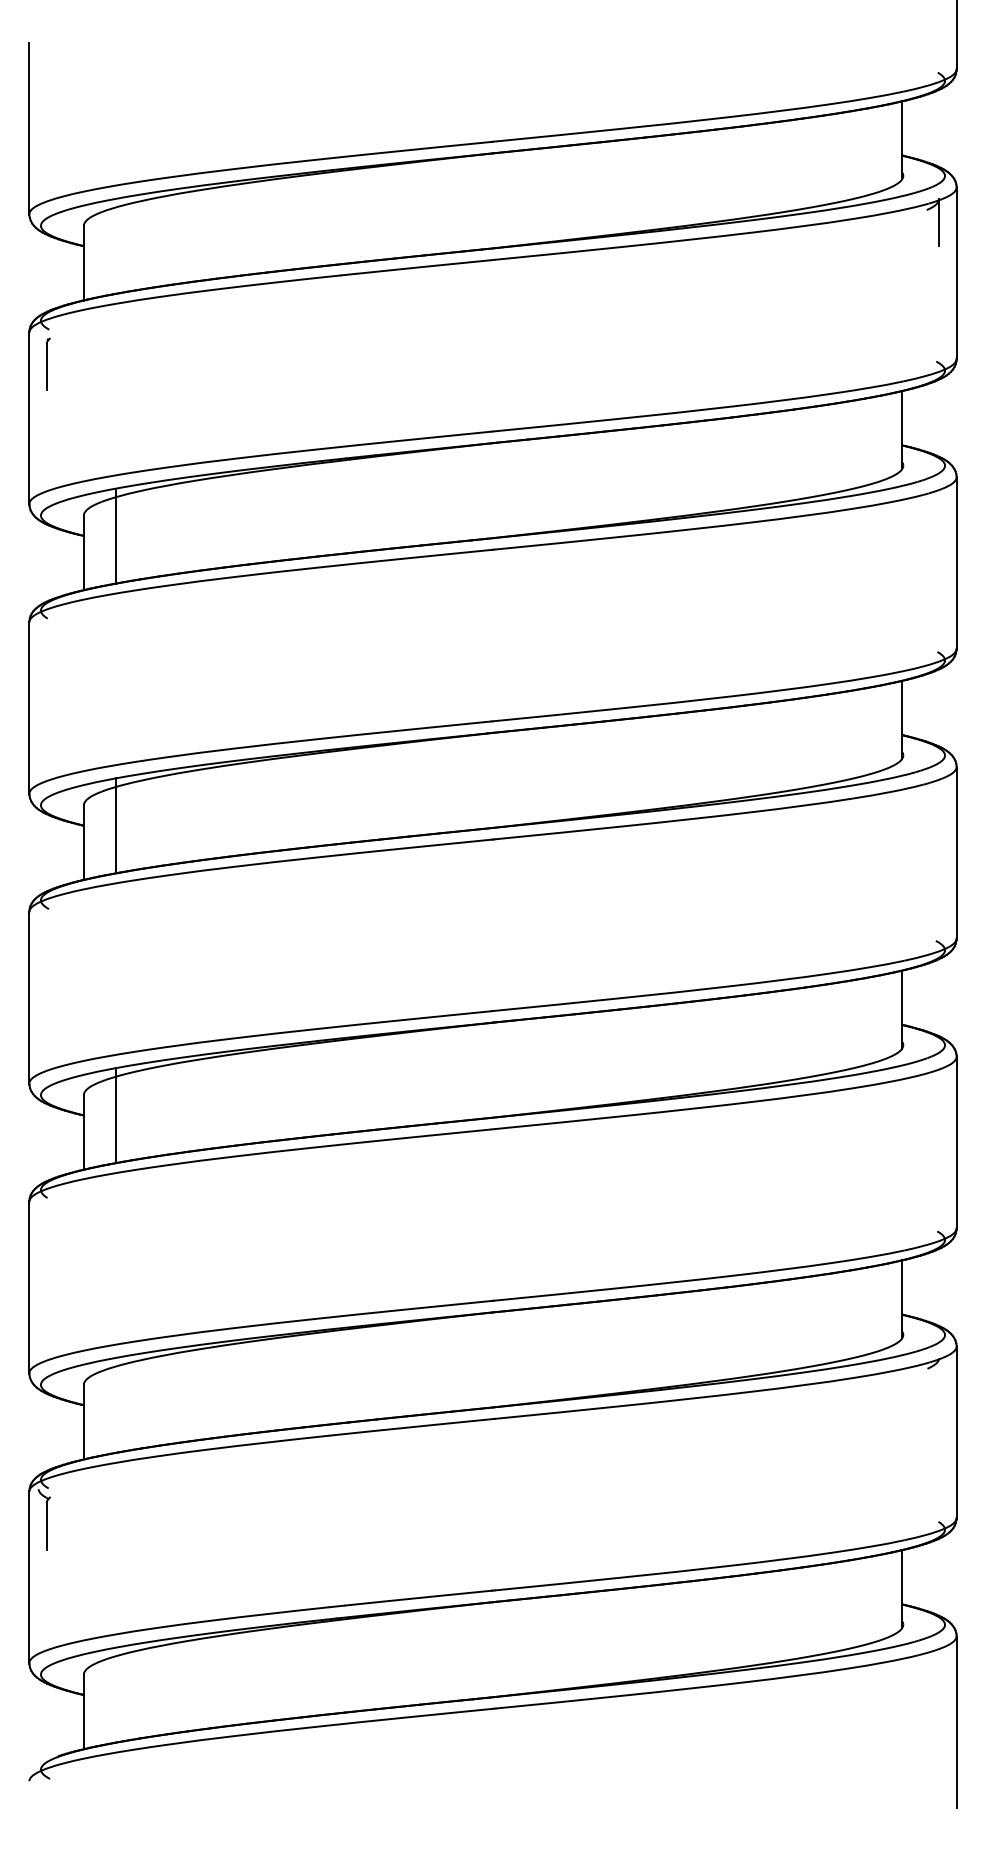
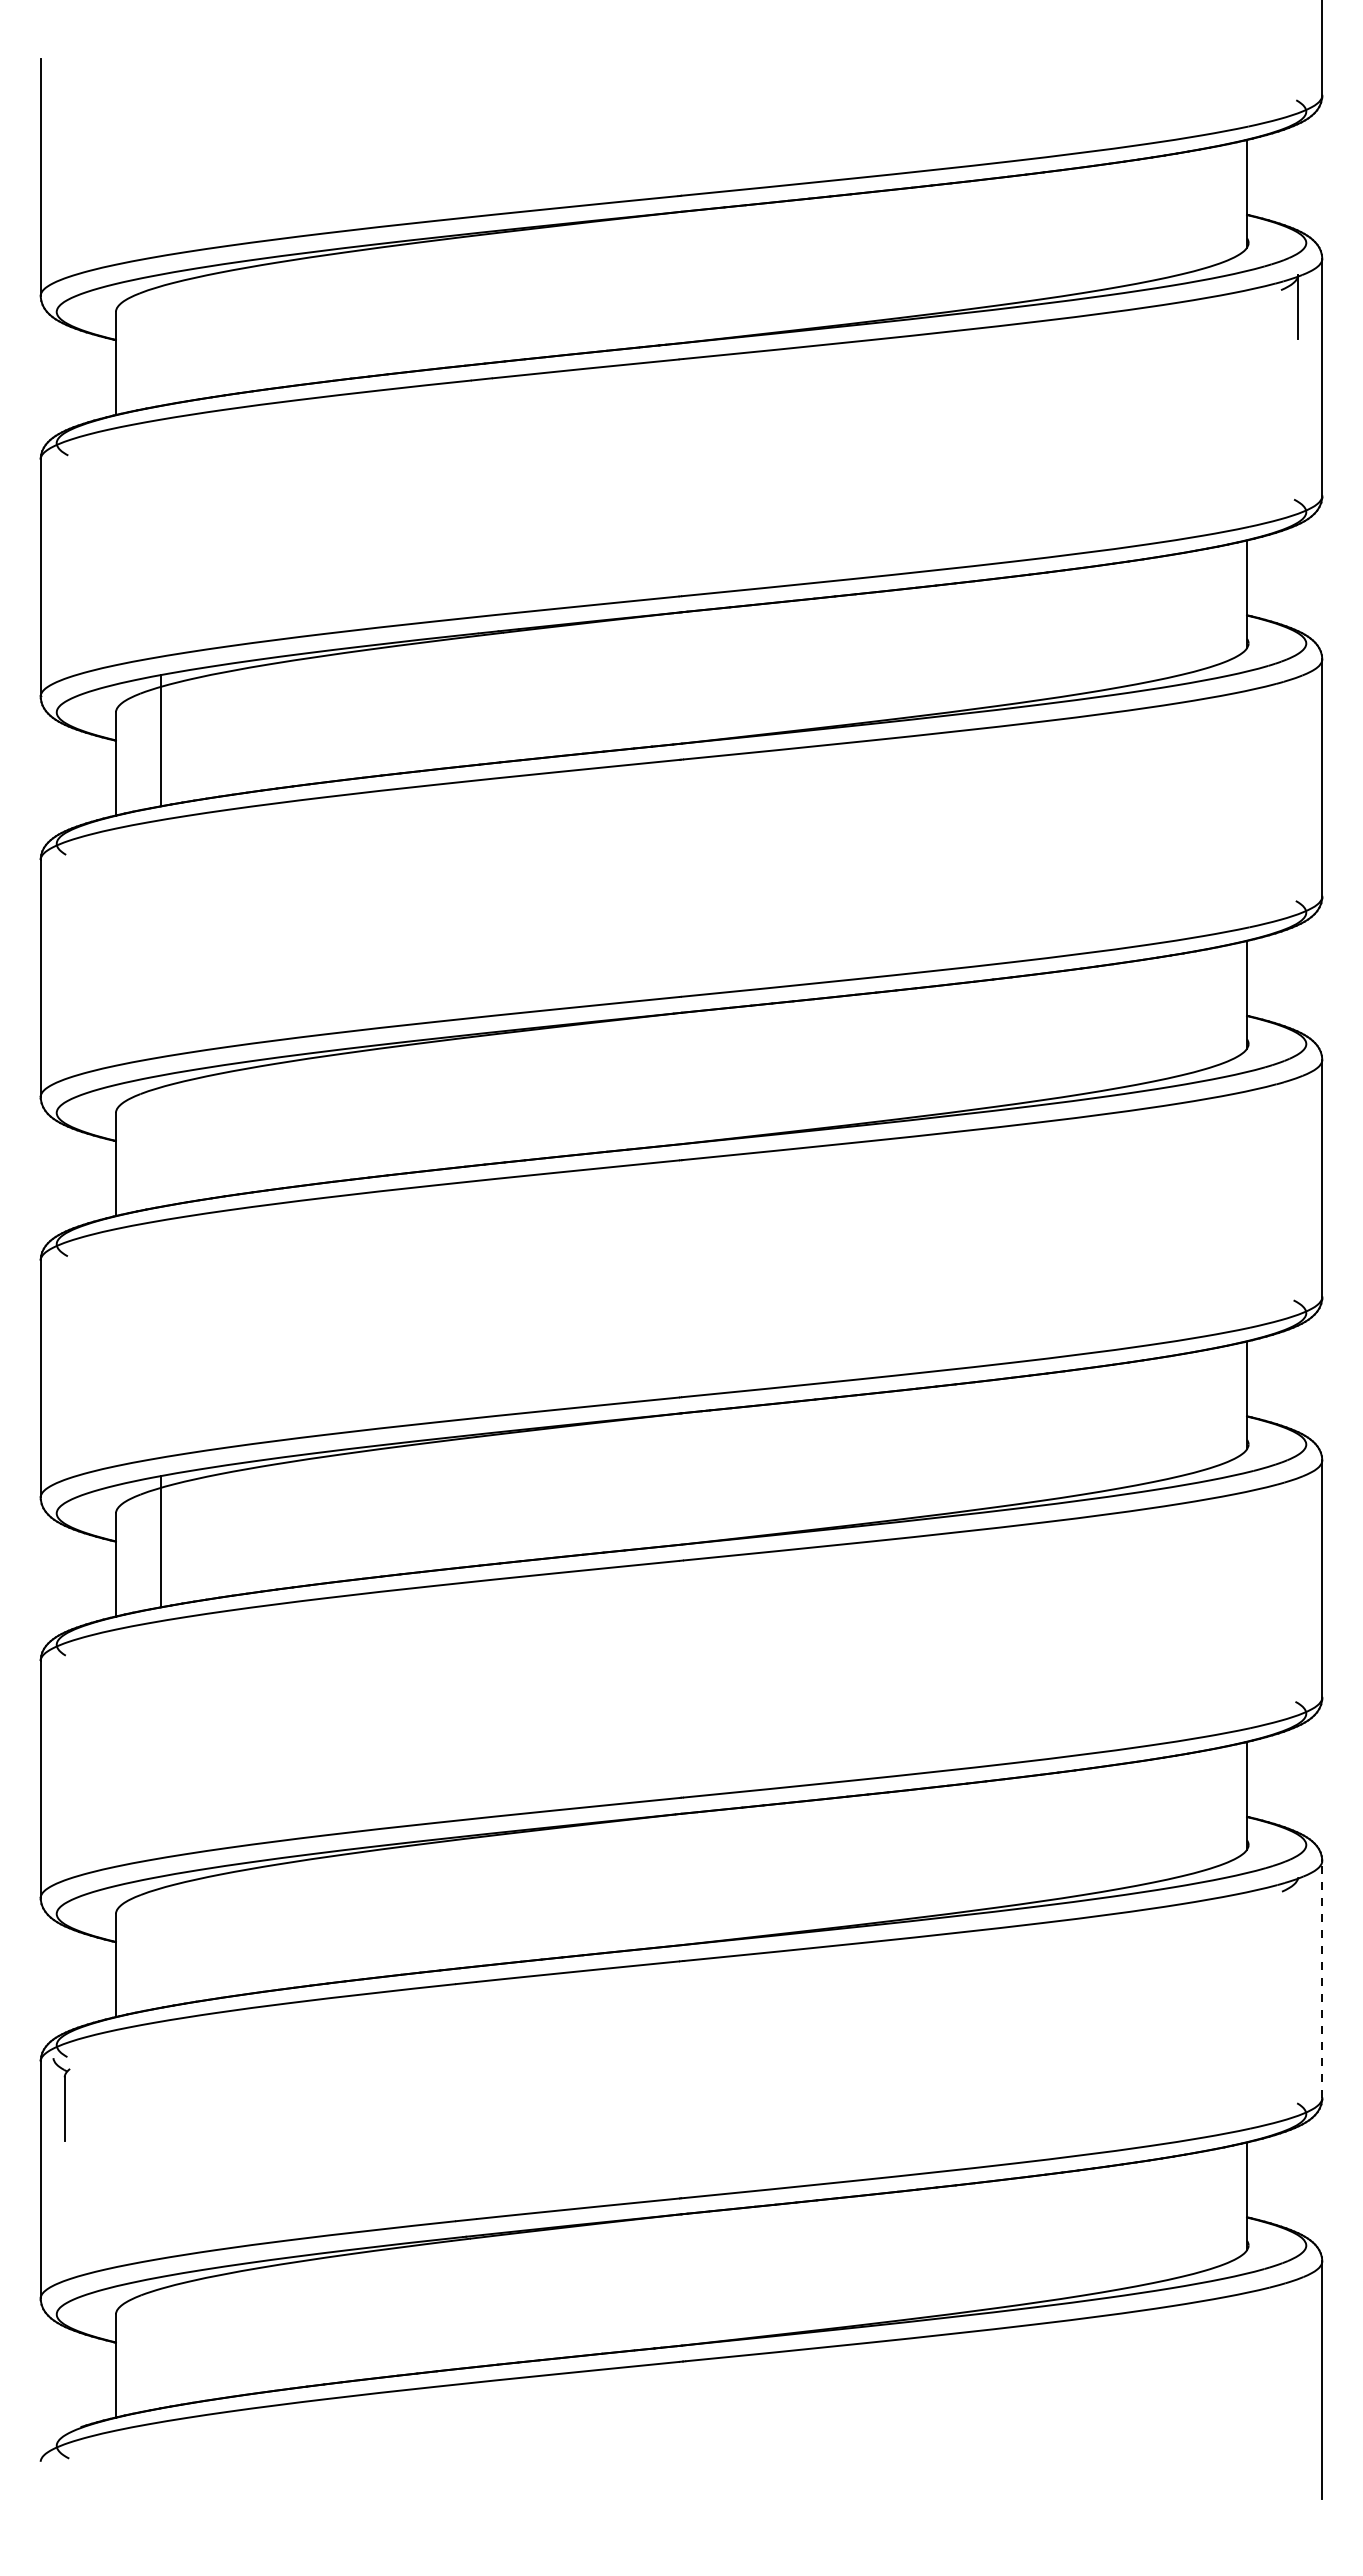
part: (48, 363) -> (66, 502), removed
line: (116, 825) -> (160, 1140), removed
line: (956, 1432) -> (1322, 1979), solid -> dashed

